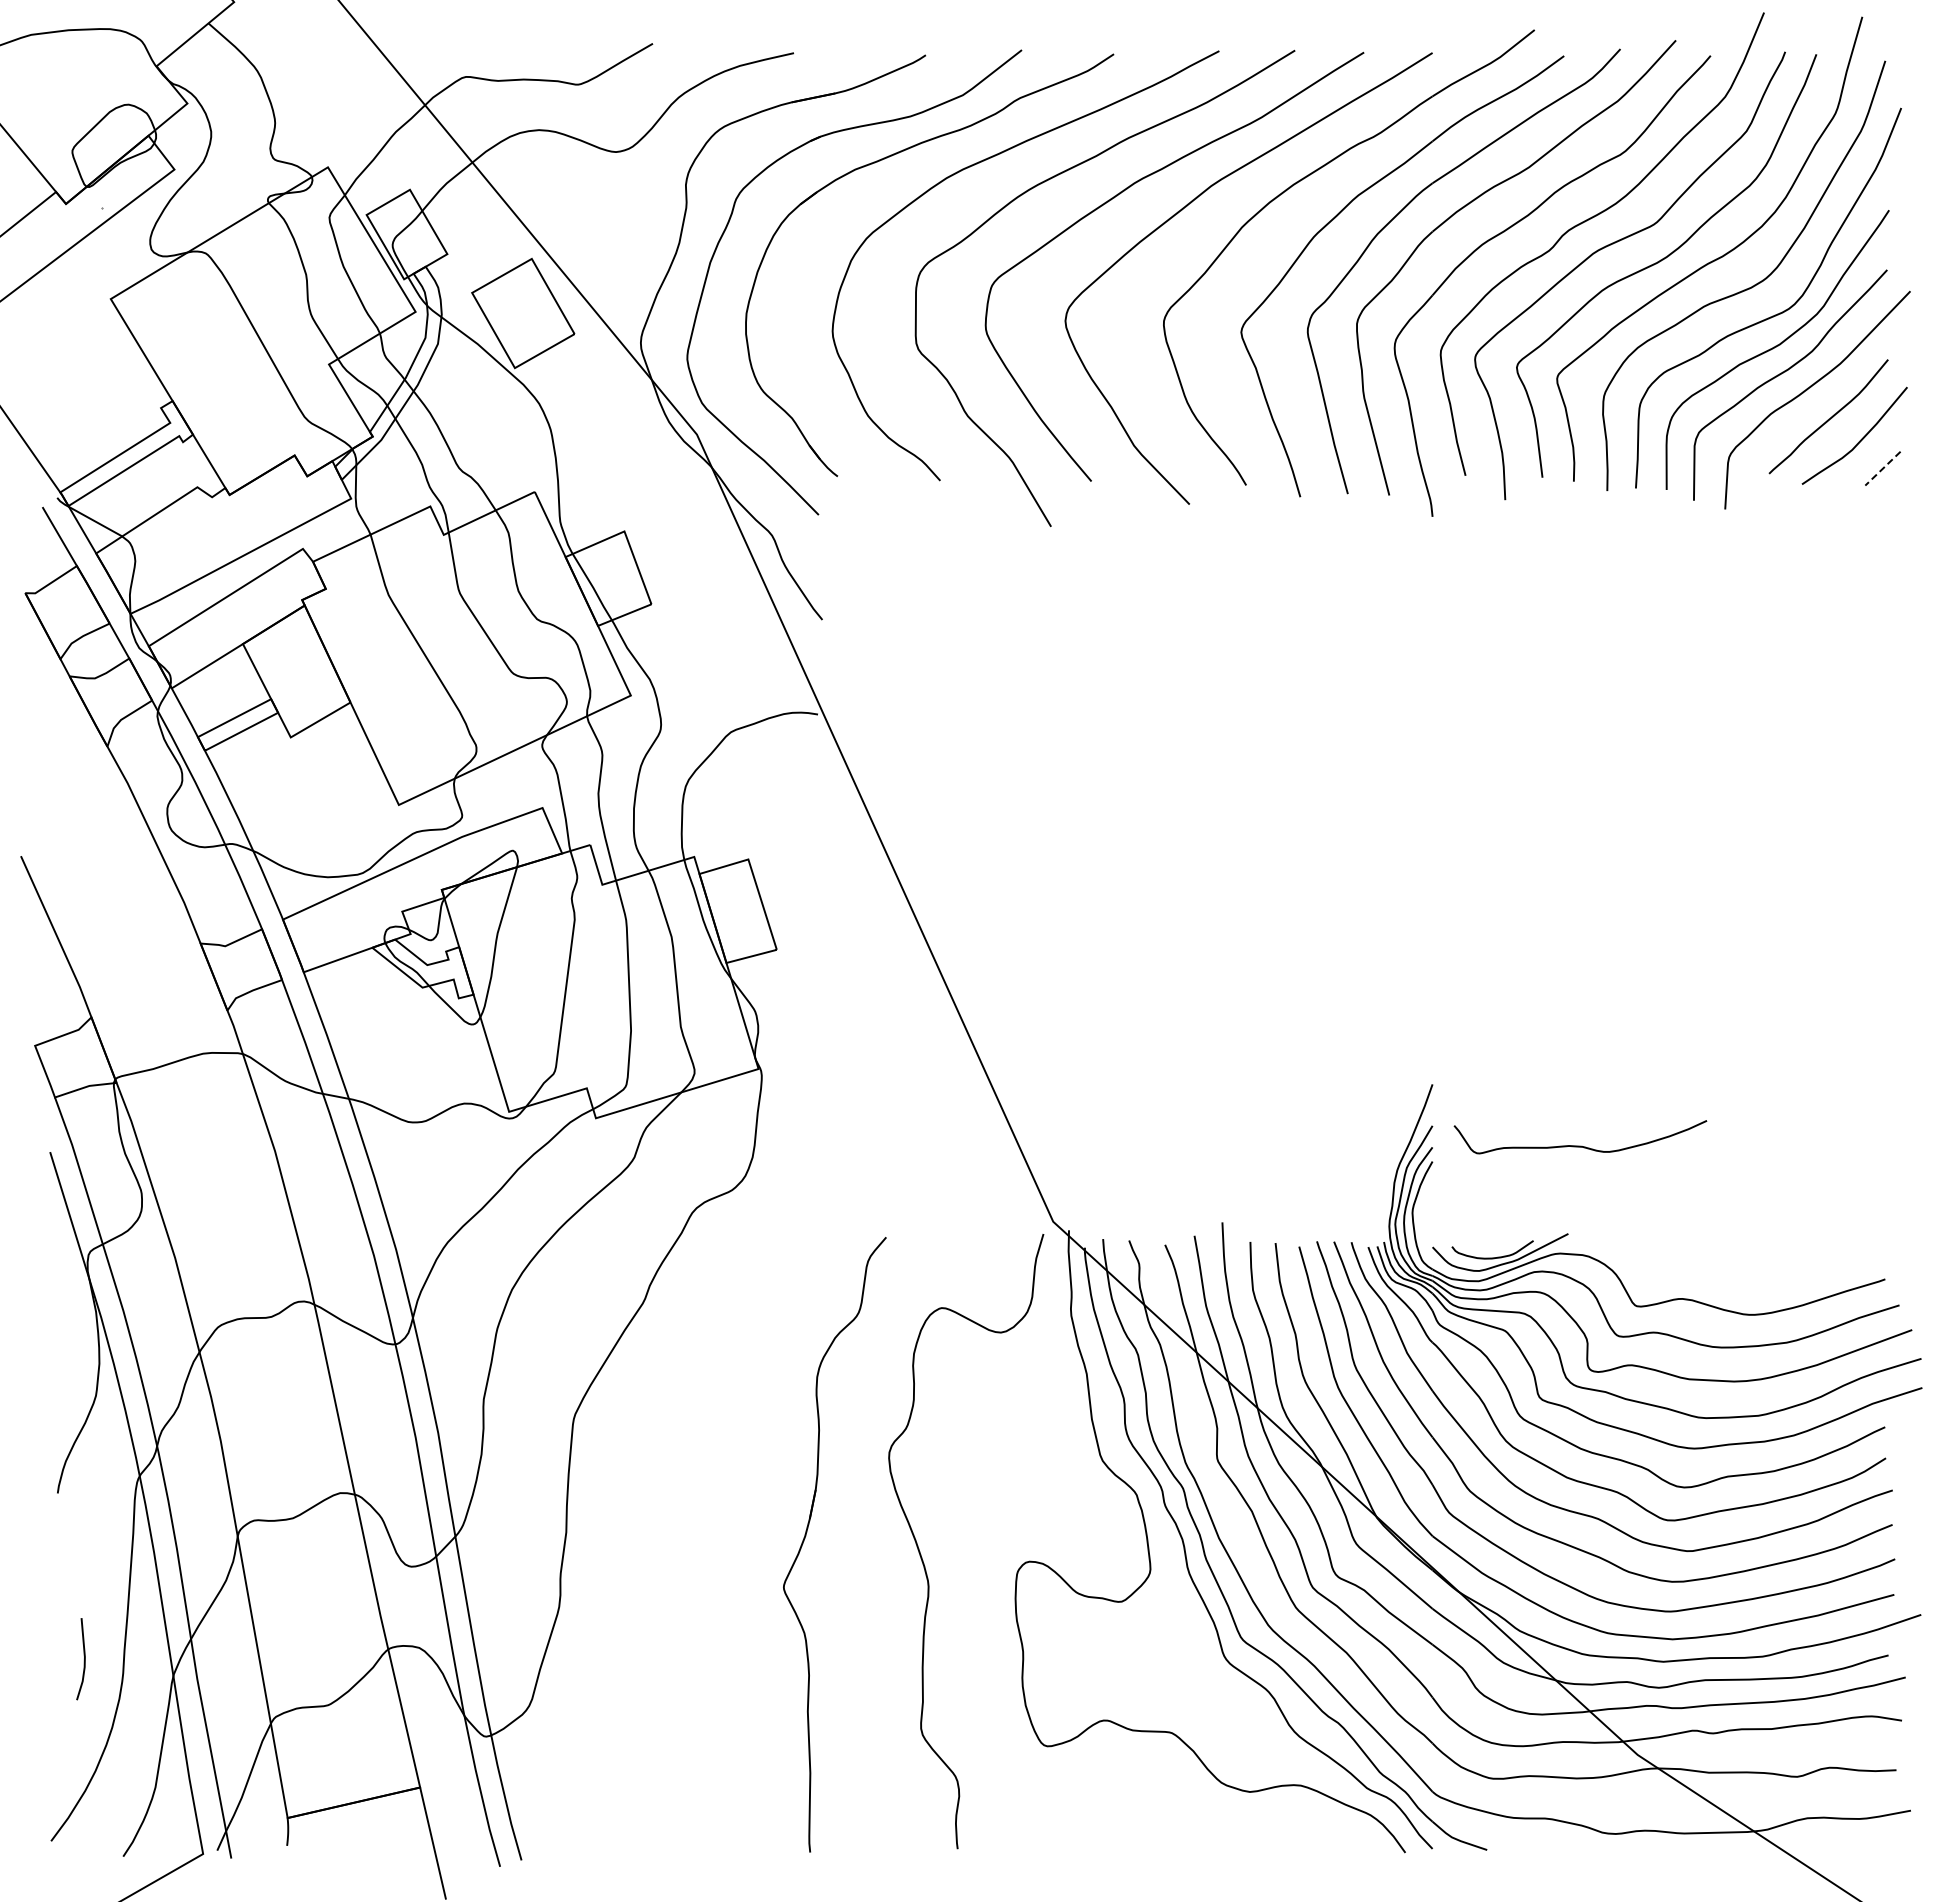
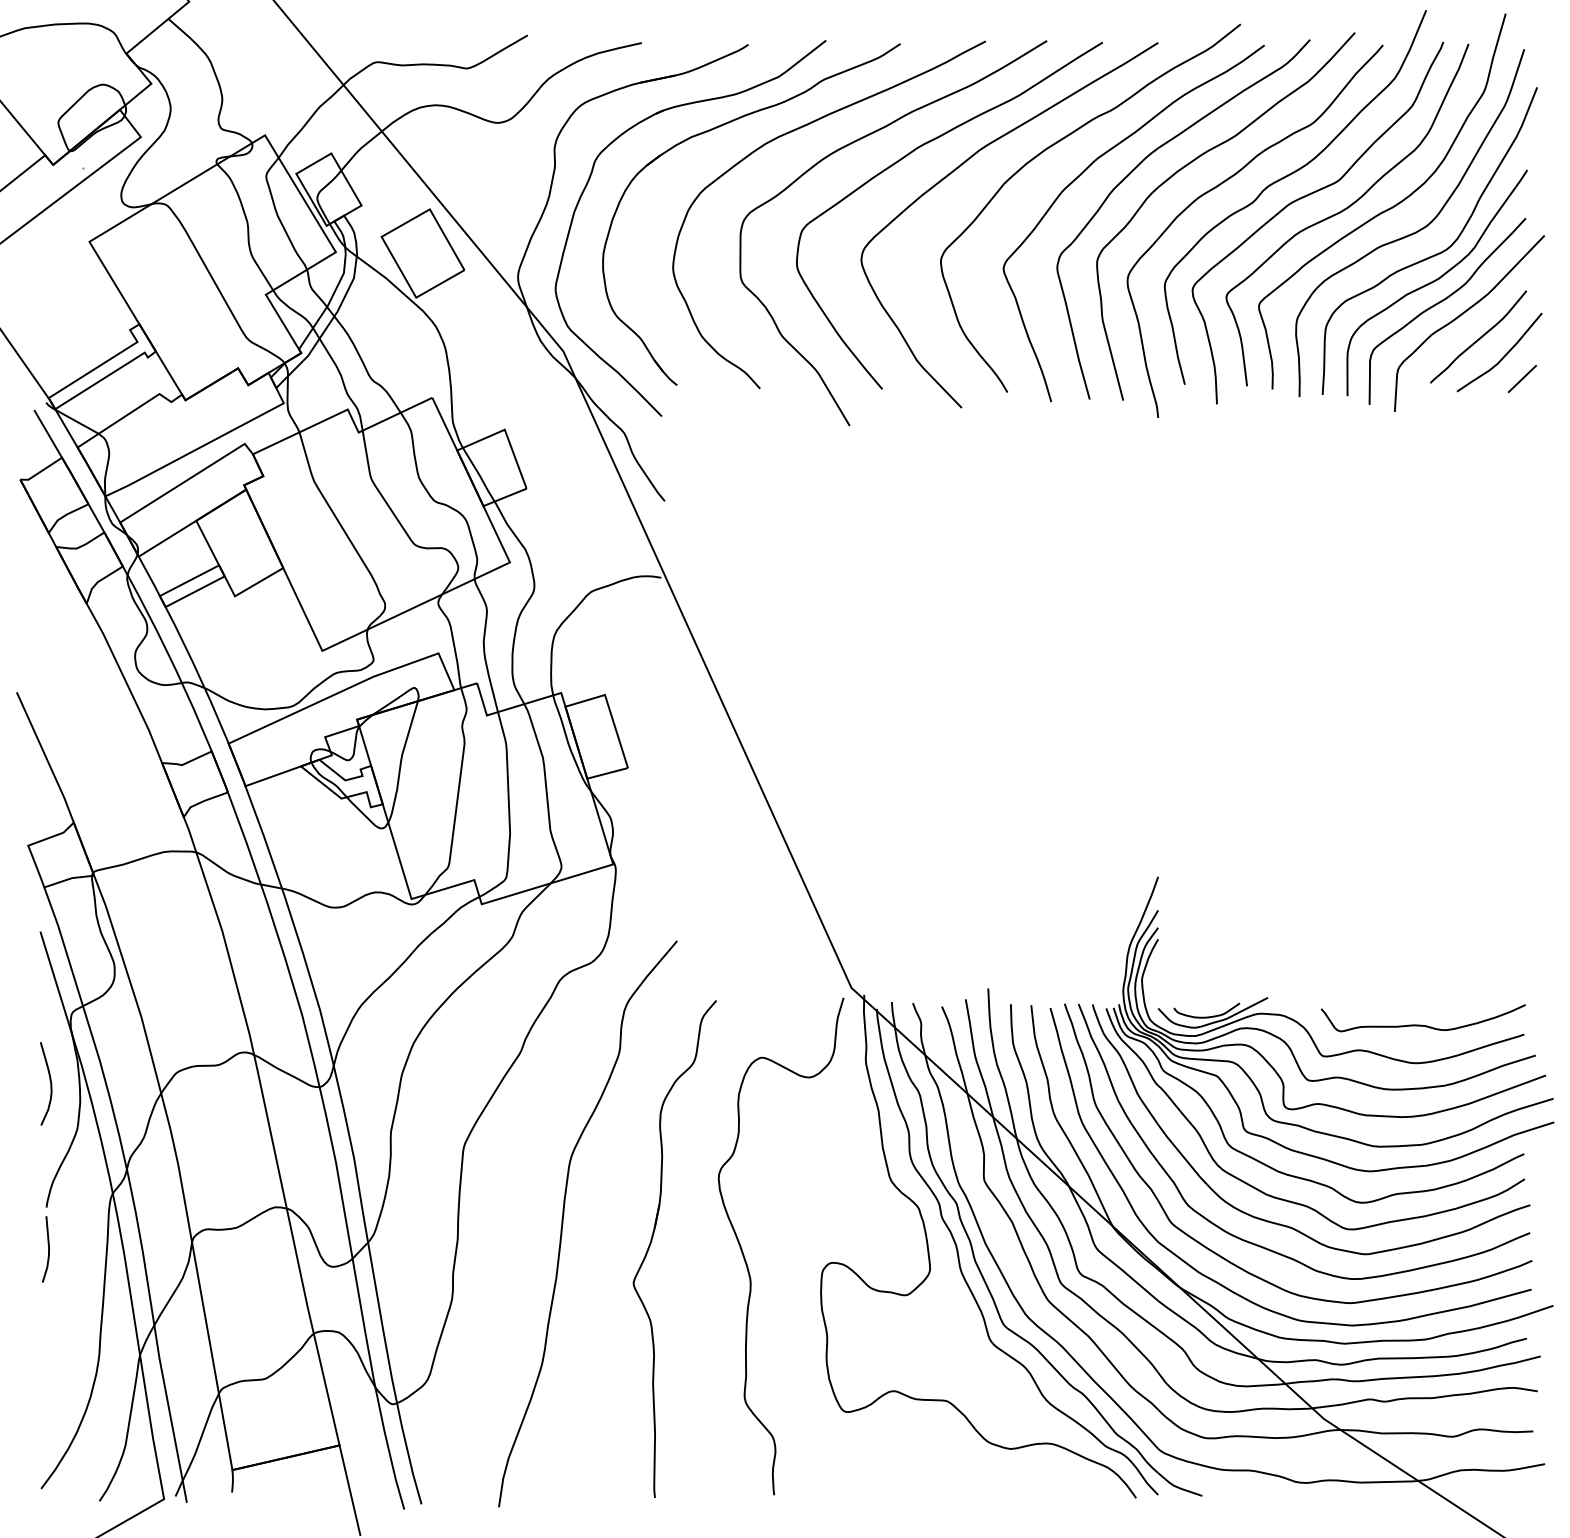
line: (1882, 469) -> (1522, 379), dashed -> solid
curve: (1580, 1145) -> (1423, 1024), moved
curve: (62, 1339) -> (50, 1083), added
curve: (697, 1507) -> (563, 1218), added
line: (83, 1660) -> (47, 1250), moved

